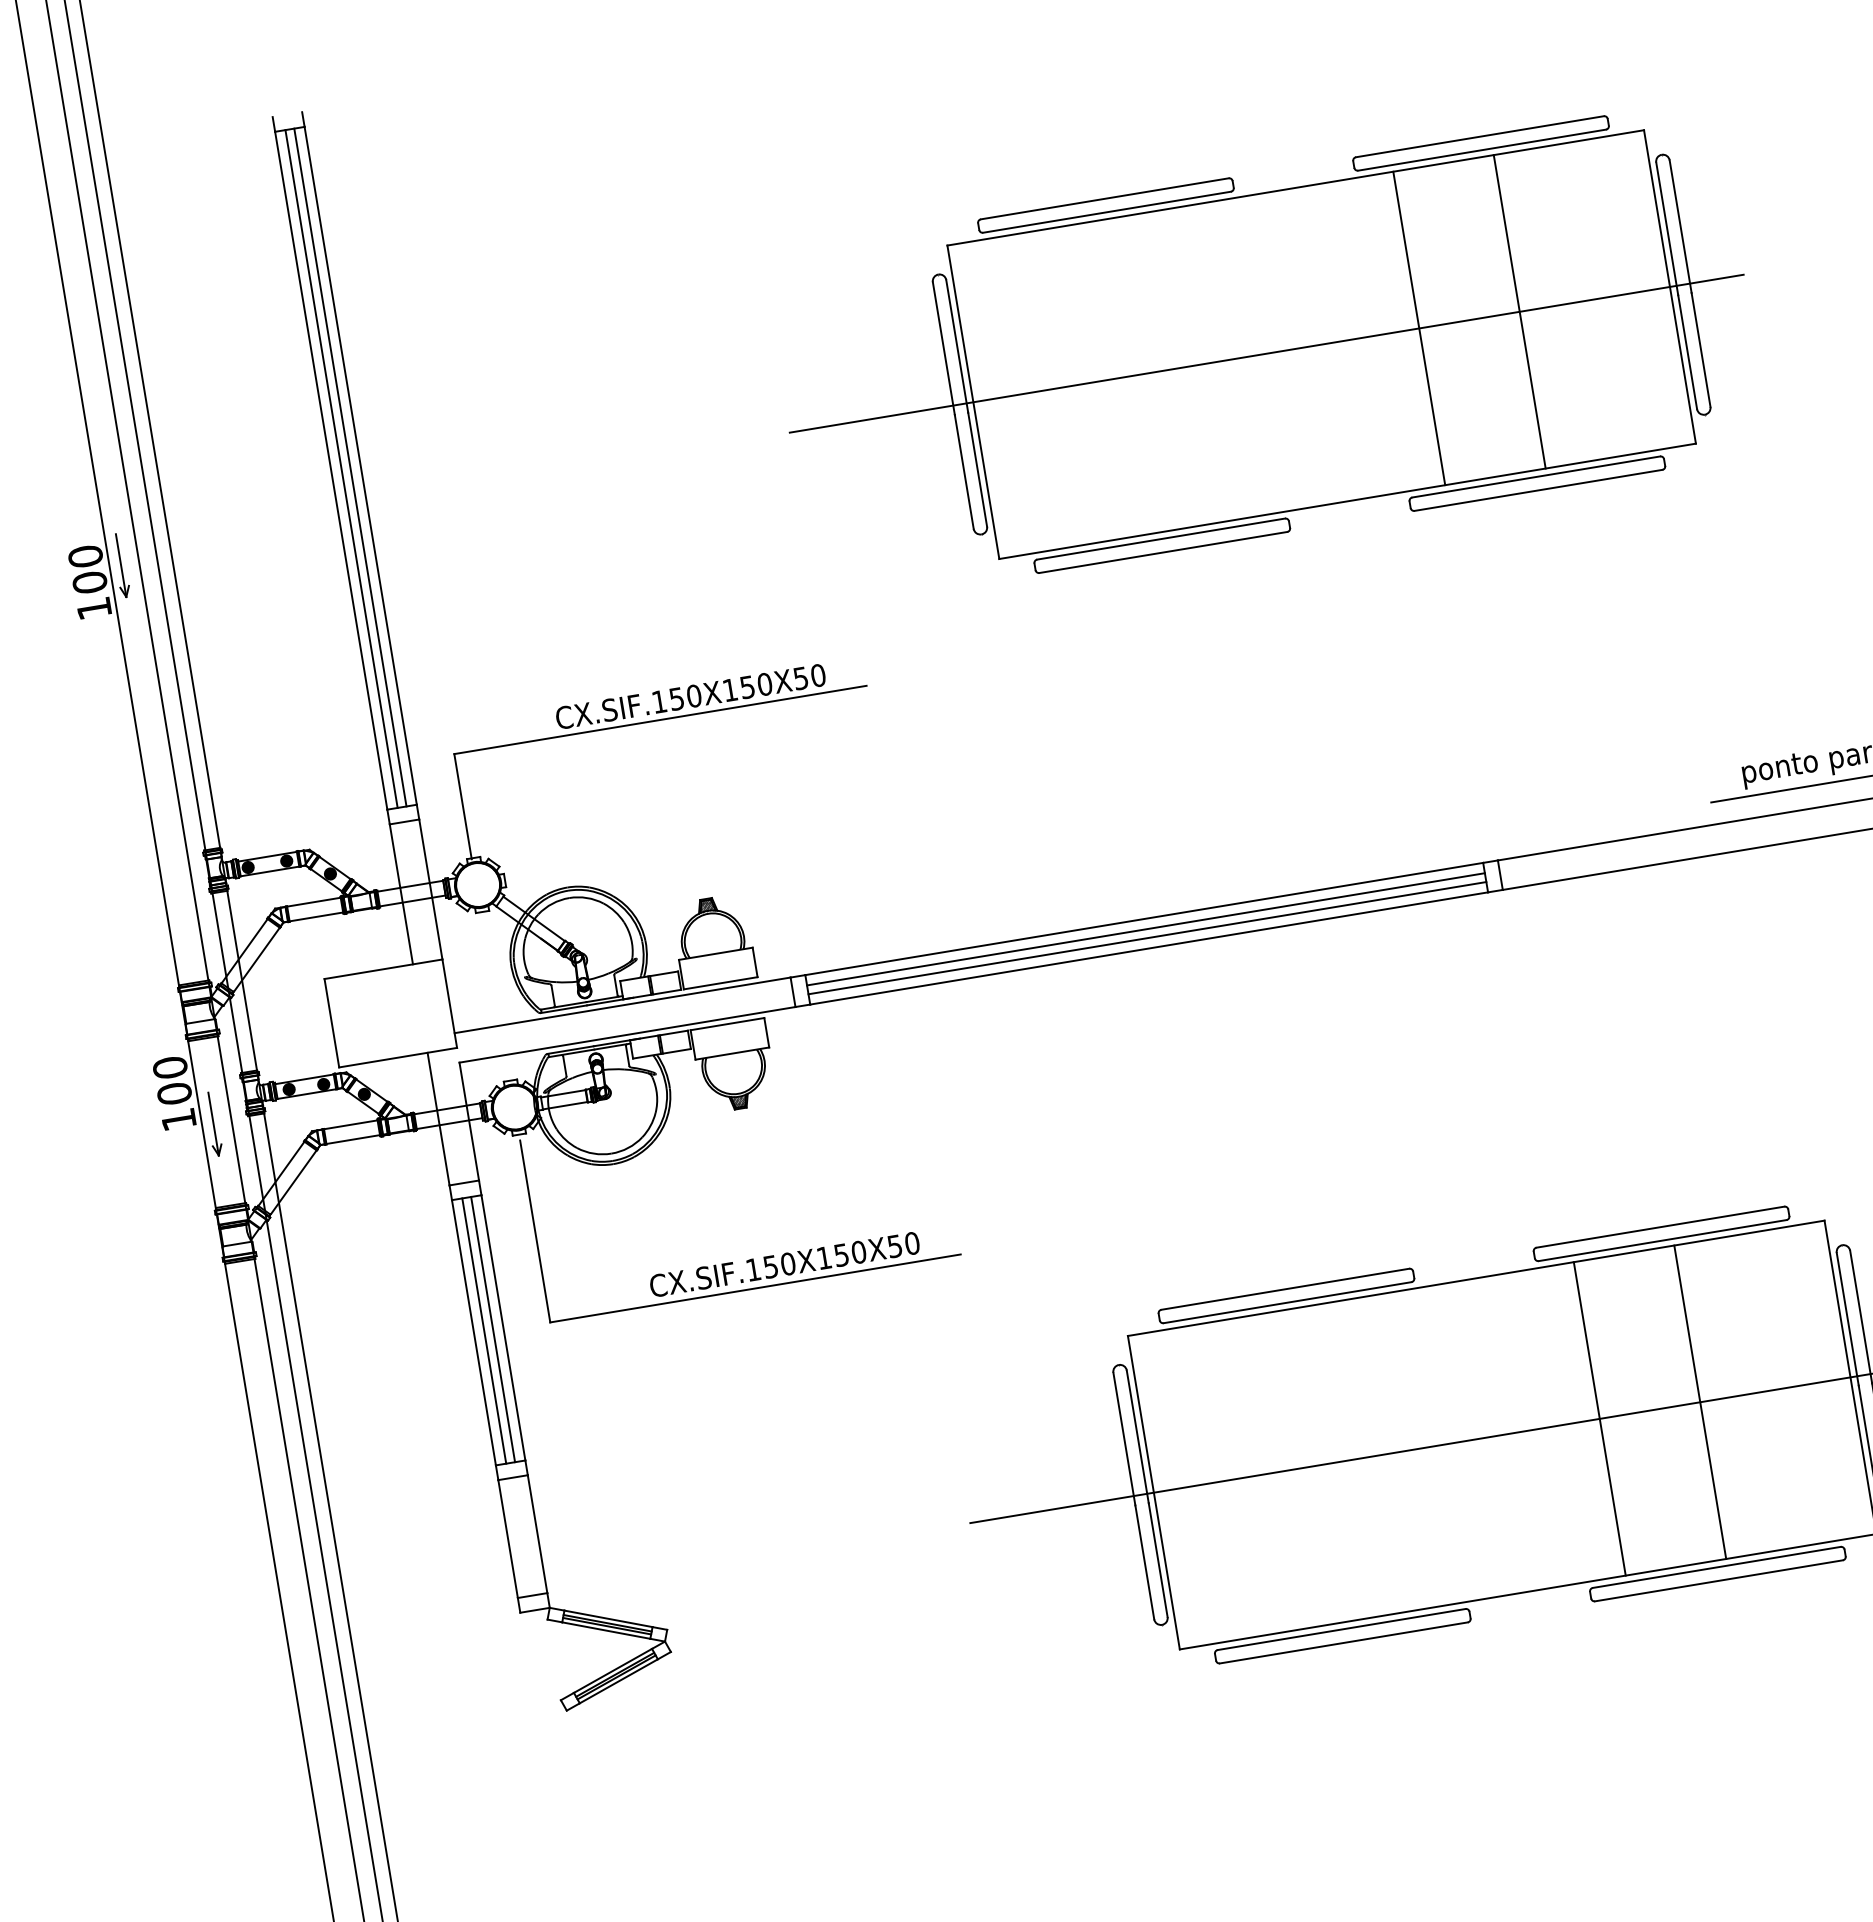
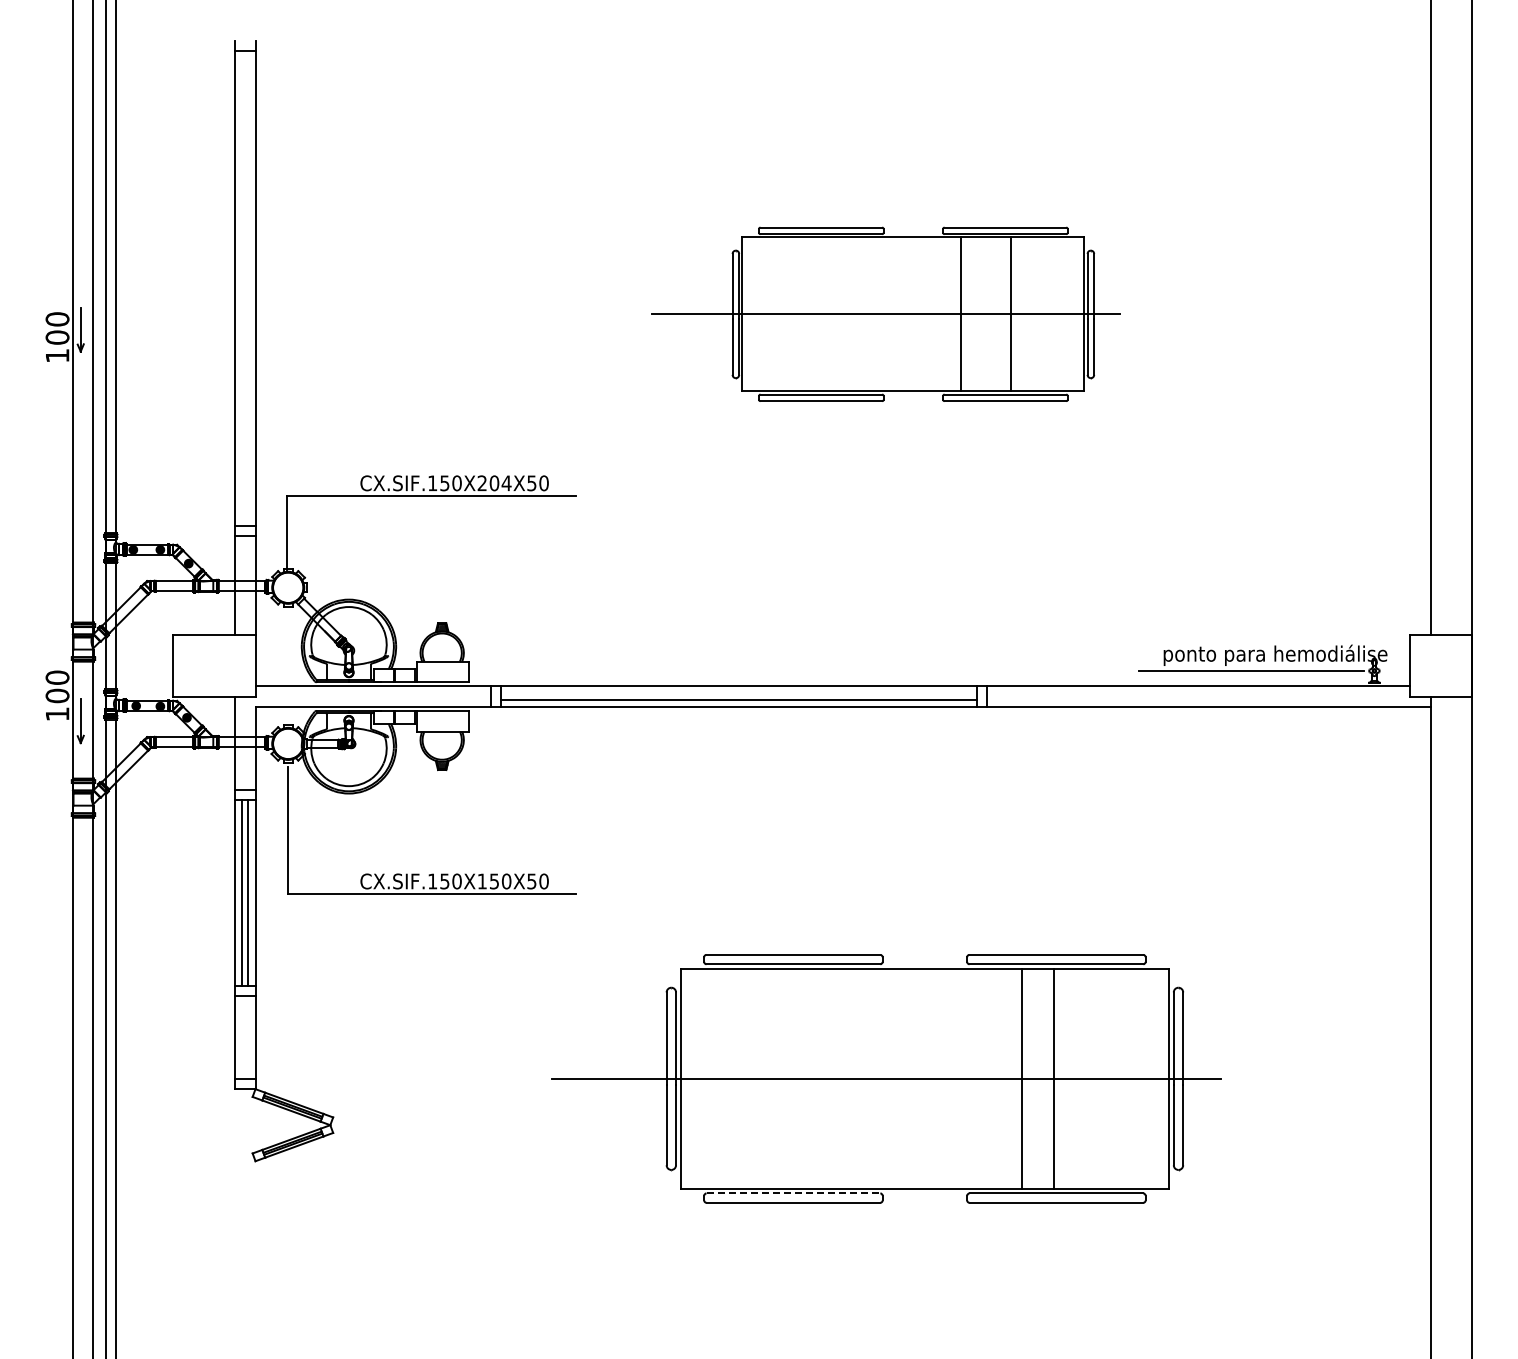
part: (1266, 353) -> (886, 314), size x0.7
line: (350, 467) -> (248, 288), removed
line: (342, 468) -> (242, 288), removed
text: (747, 687) -> (494, 483), CX.SIF.150X150X50 -> CX.SIF.150X204X50
line: (1145, 929) -> (738, 693), removed
line: (1699, 1401) -> (1021, 1078), moved
line: (1599, 1418) -> (1054, 1078), moved
line: (1341, 1629) -> (793, 1193), solid -> dashed

